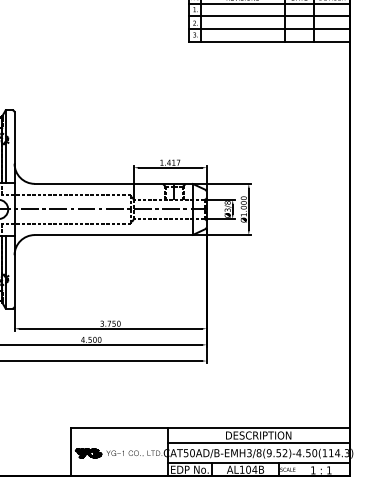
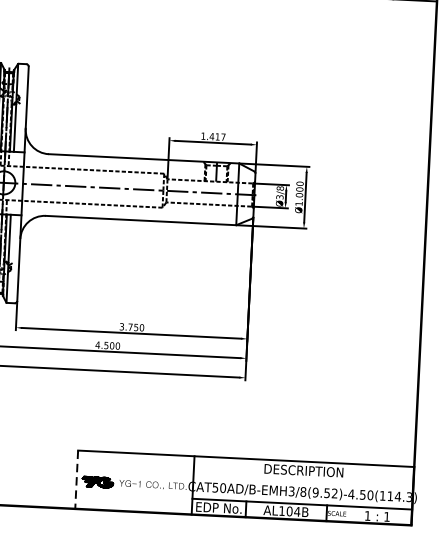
line: (258, 443) -> (303, 480), removed
line: (70, 452) -> (76, 480), solid -> dashed

